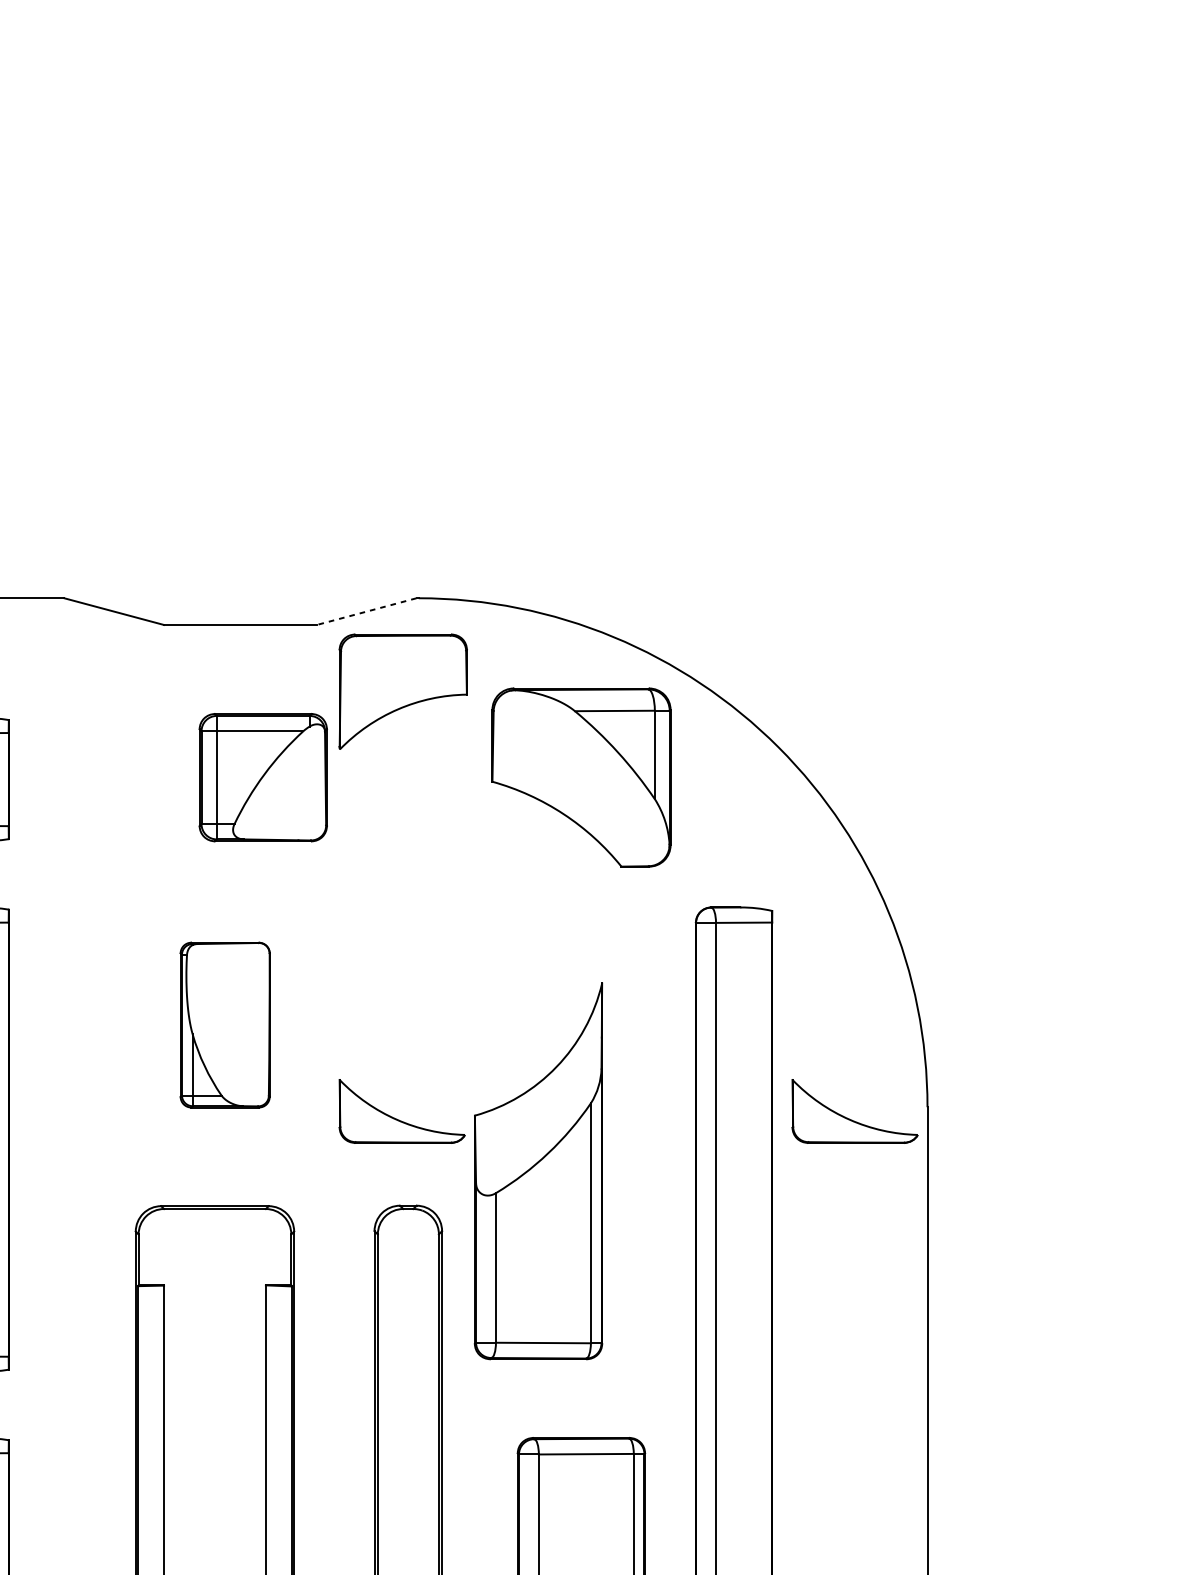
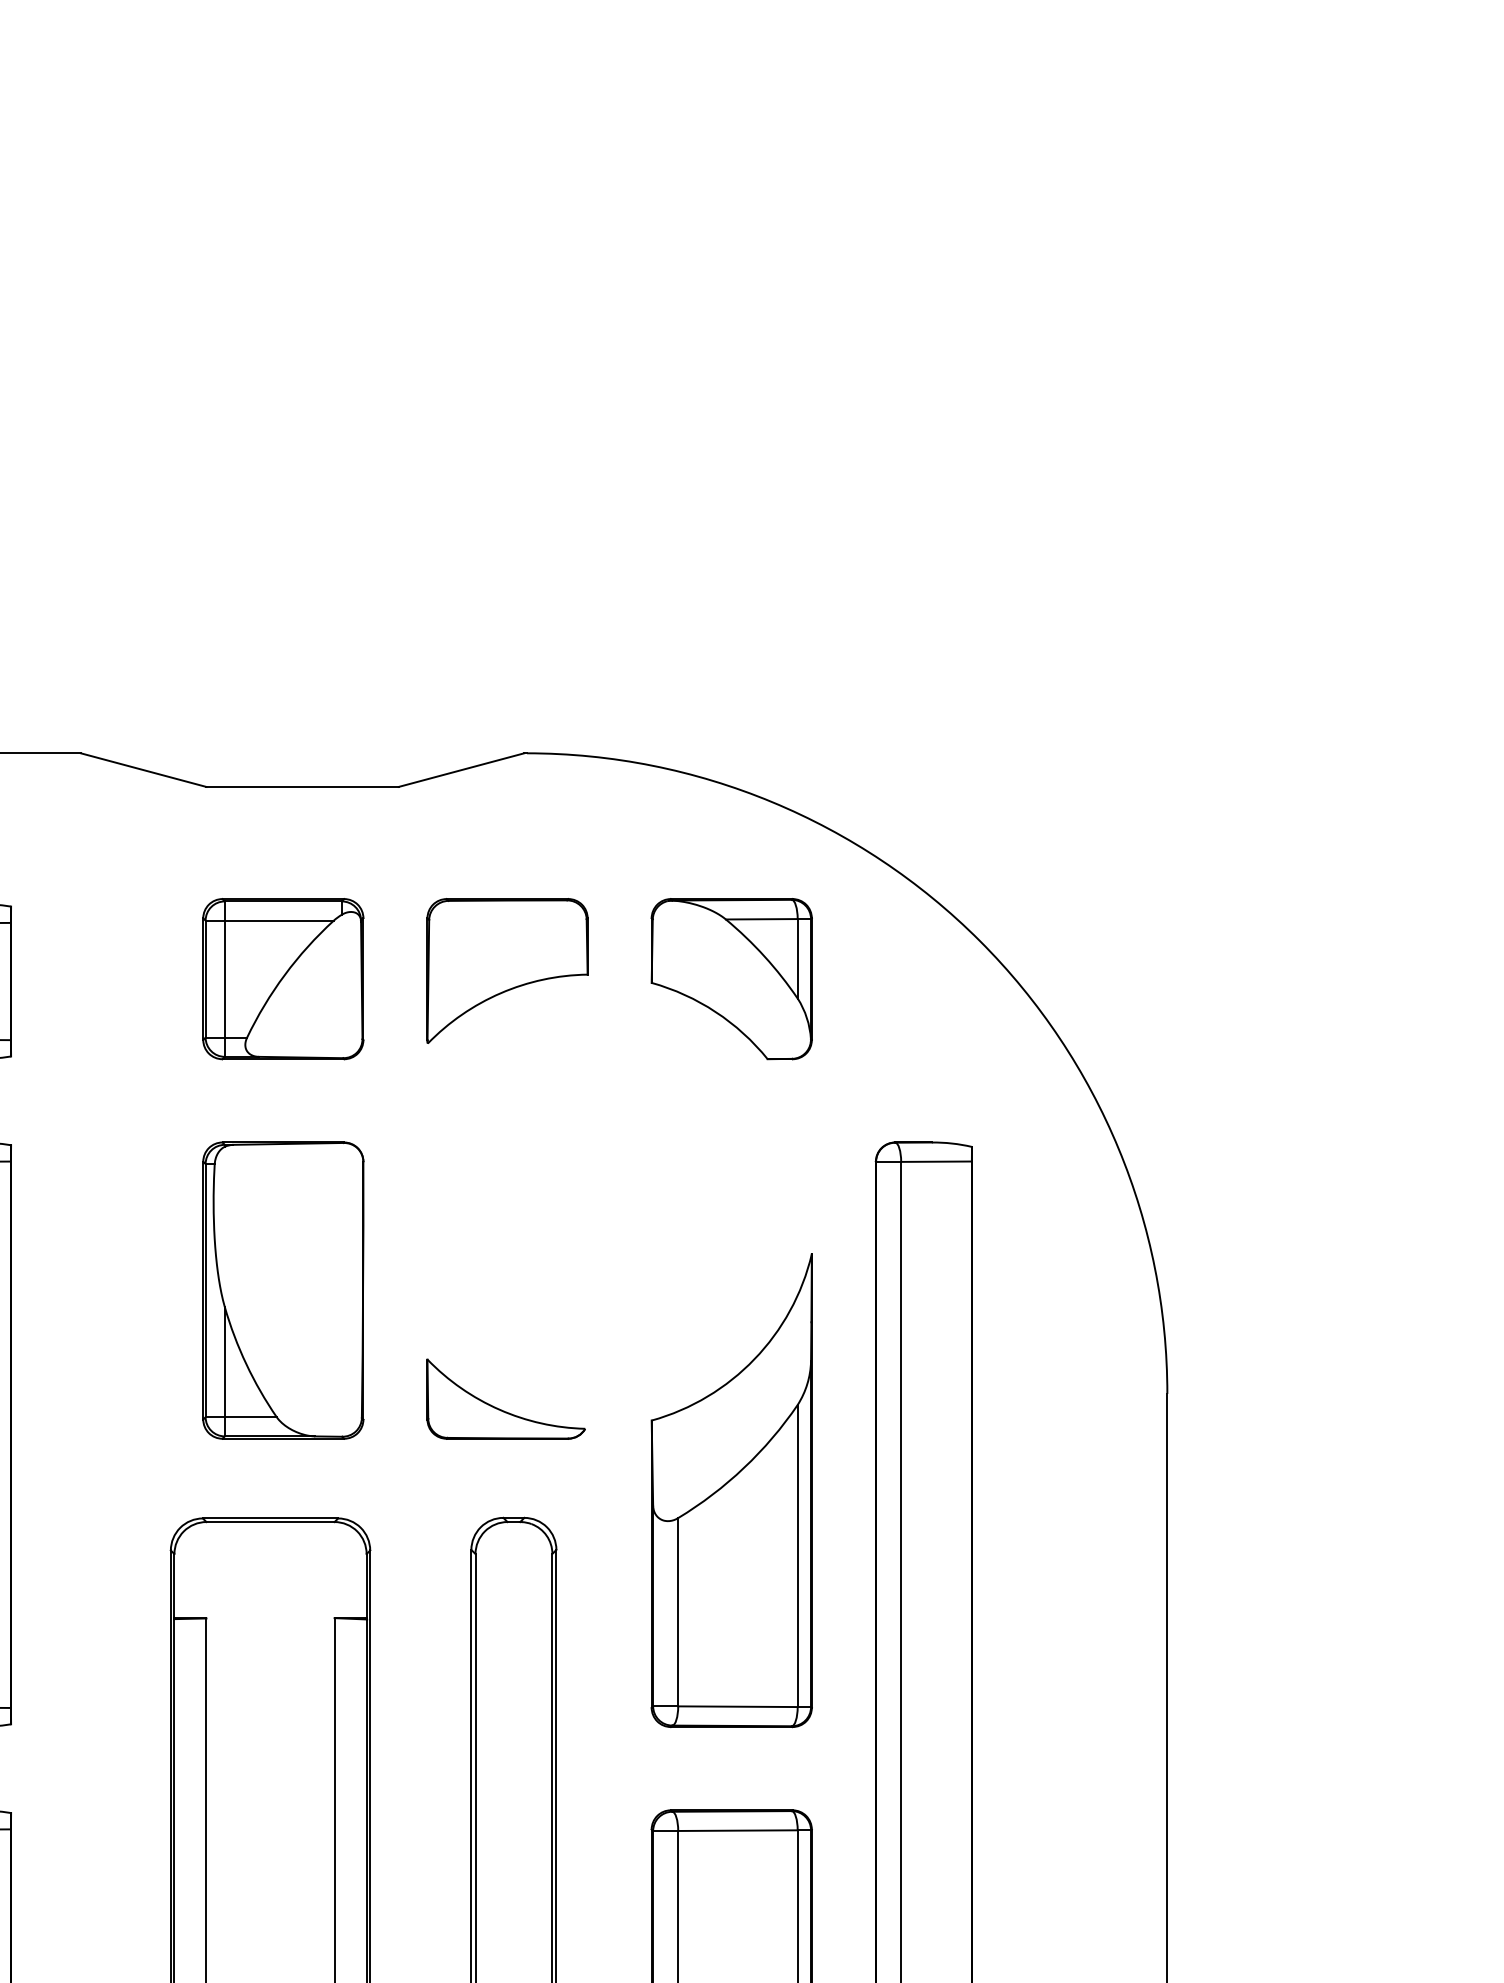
line: (366, 611) -> (461, 770), dashed -> solid
part: (403, 691) -> (507, 970), moved
part: (263, 777) -> (283, 979), moved
part: (581, 777) -> (731, 979), size x0.71
part: (225, 1025) -> (283, 1290), size x1.43
part: (849, 1118) -> (1069, 1408), removed
part: (538, 1171) -> (731, 1490), moved

